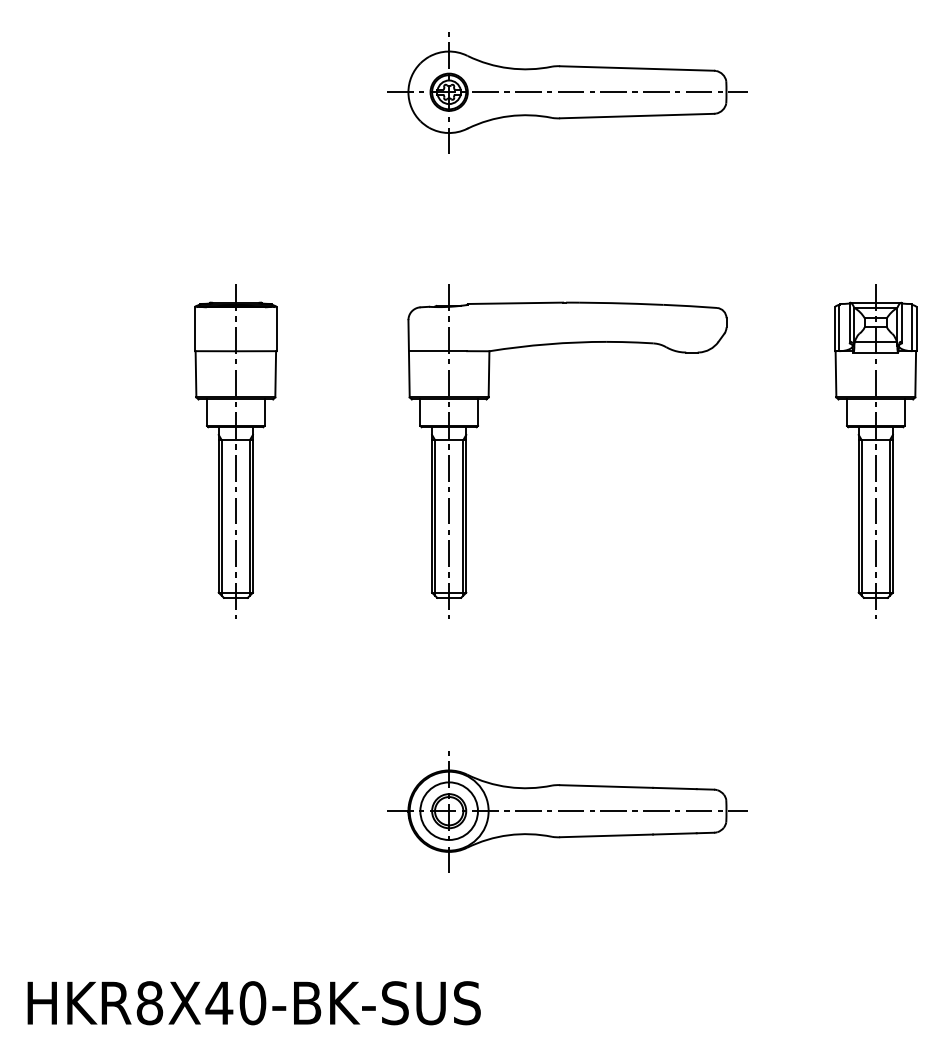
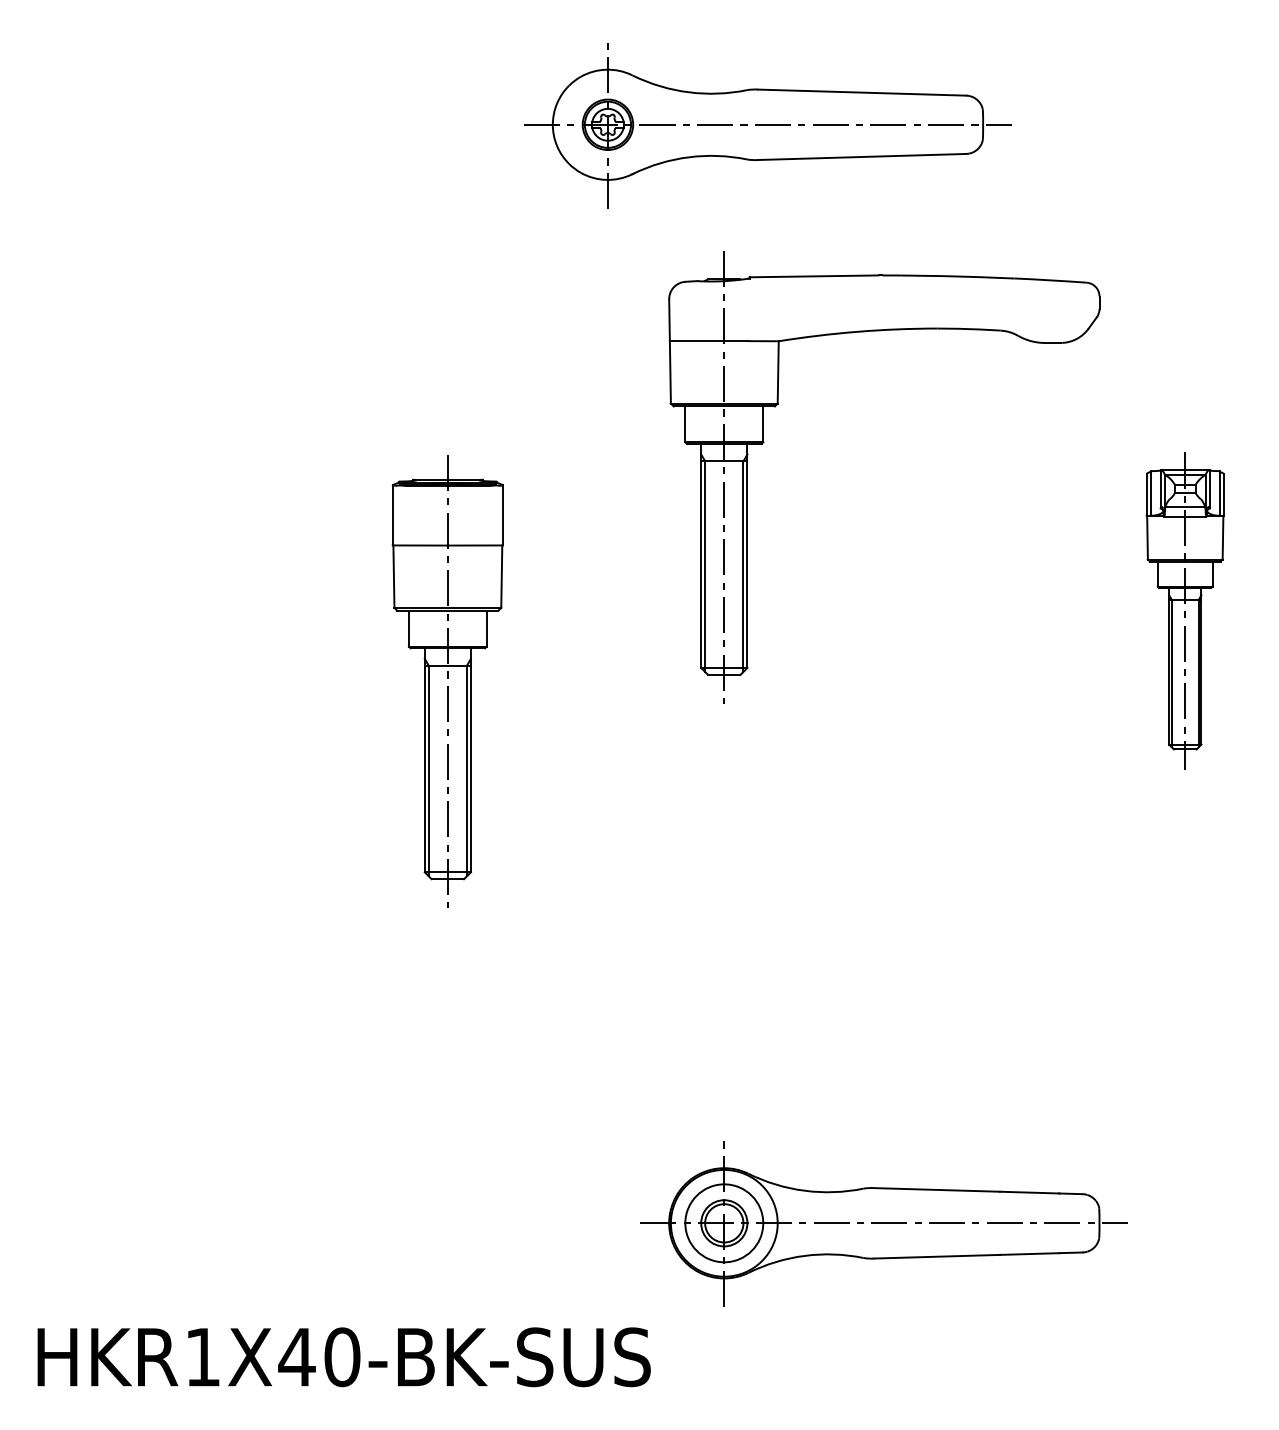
part: (478, 426) -> (763, 443), moved
part: (235, 451) -> (447, 681), moved
part: (875, 451) -> (1184, 610), size x0.7
part: (567, 811) -> (884, 1223), moved
text: (149, 1003) -> (202, 1357), HKR8X40-BK-SUS -> HKR1X40-BK-SUS

